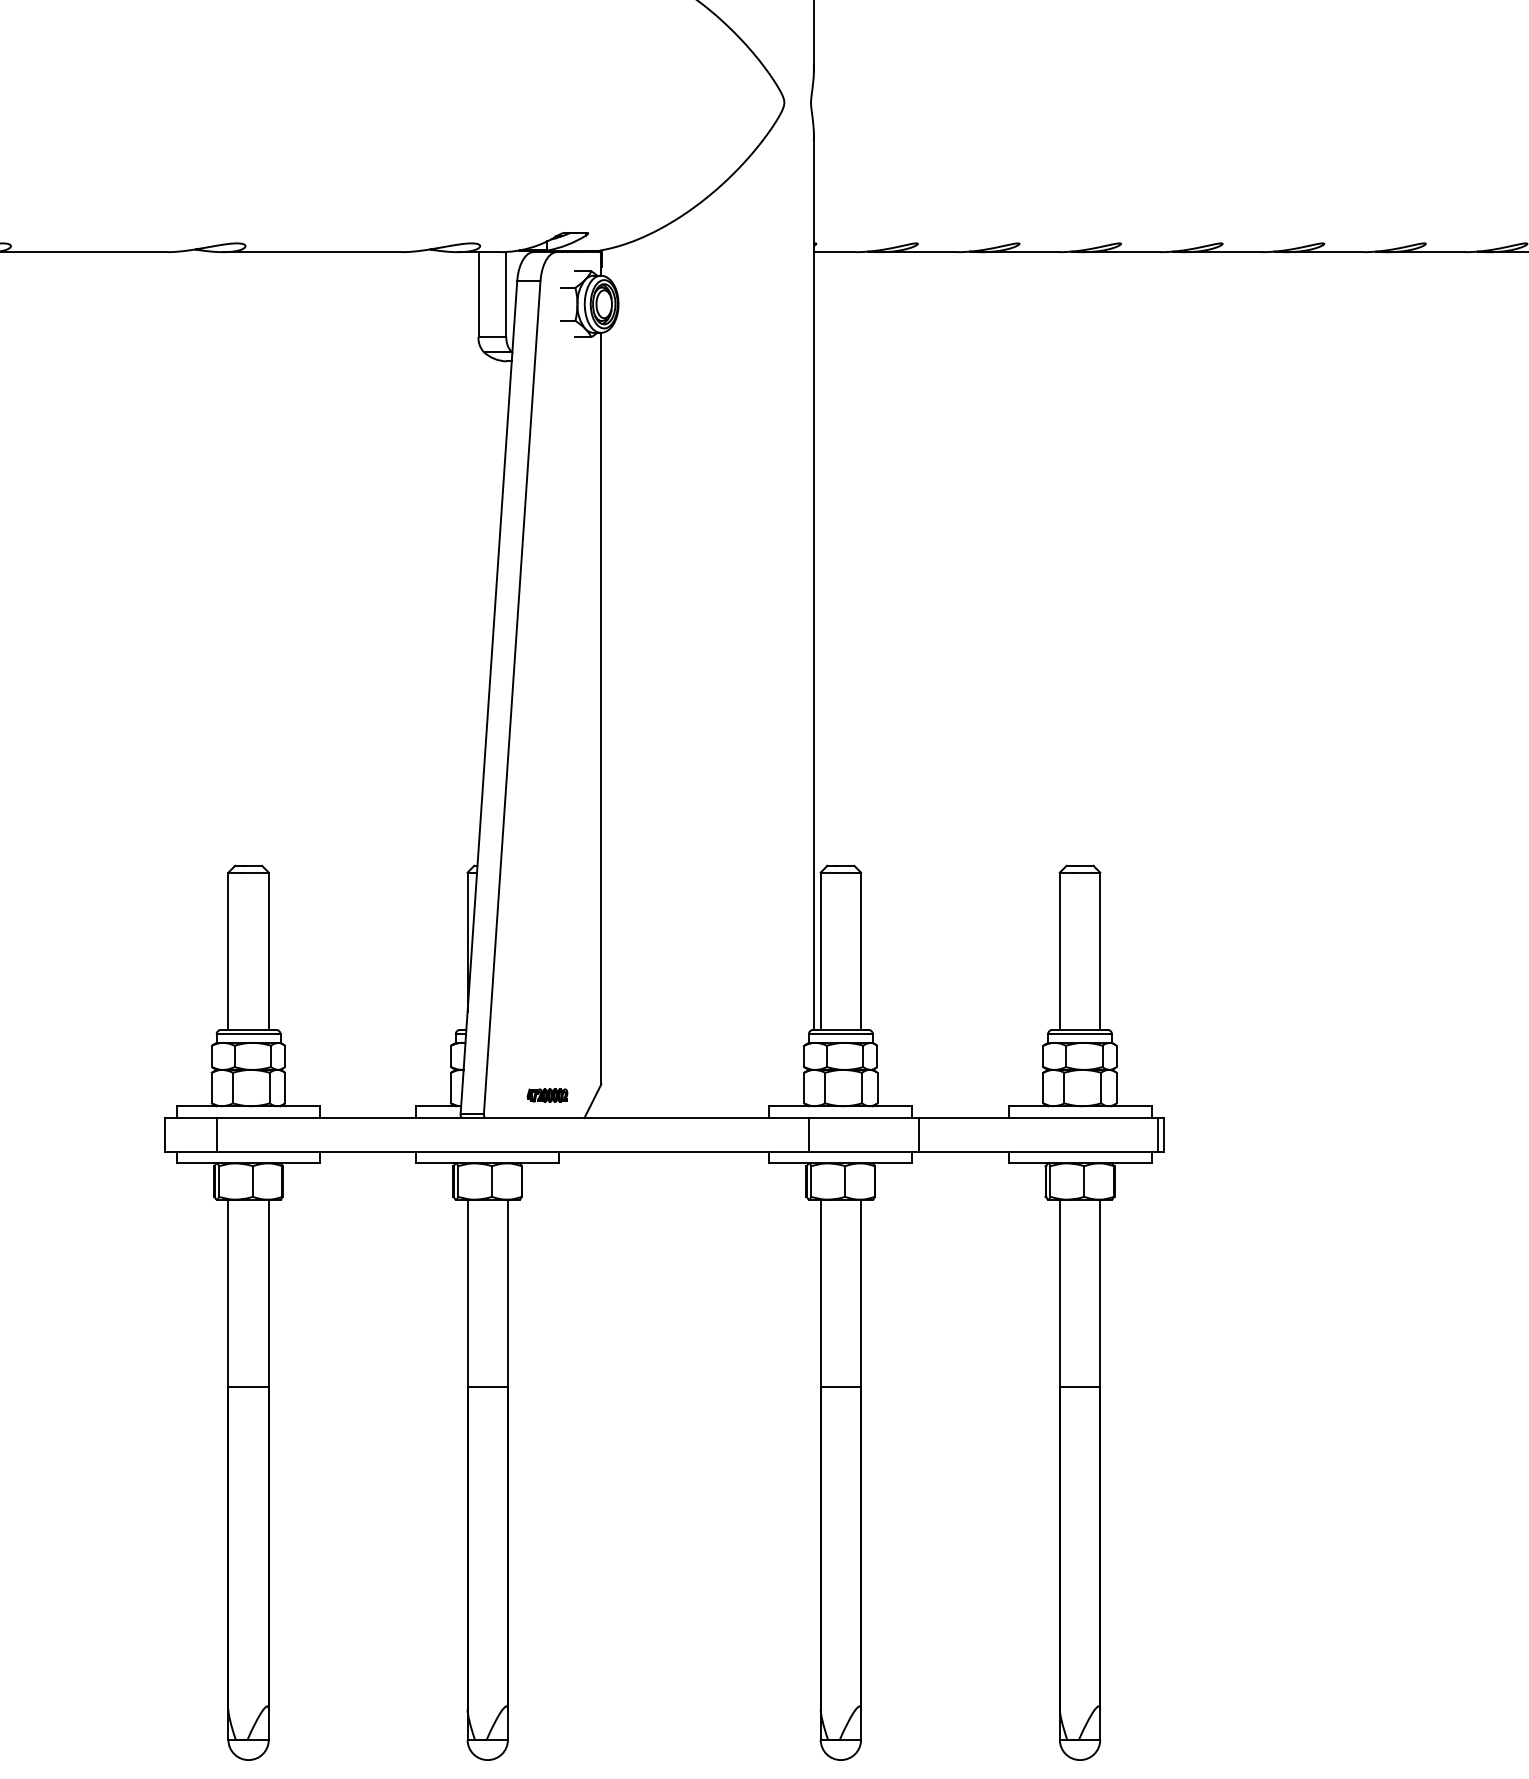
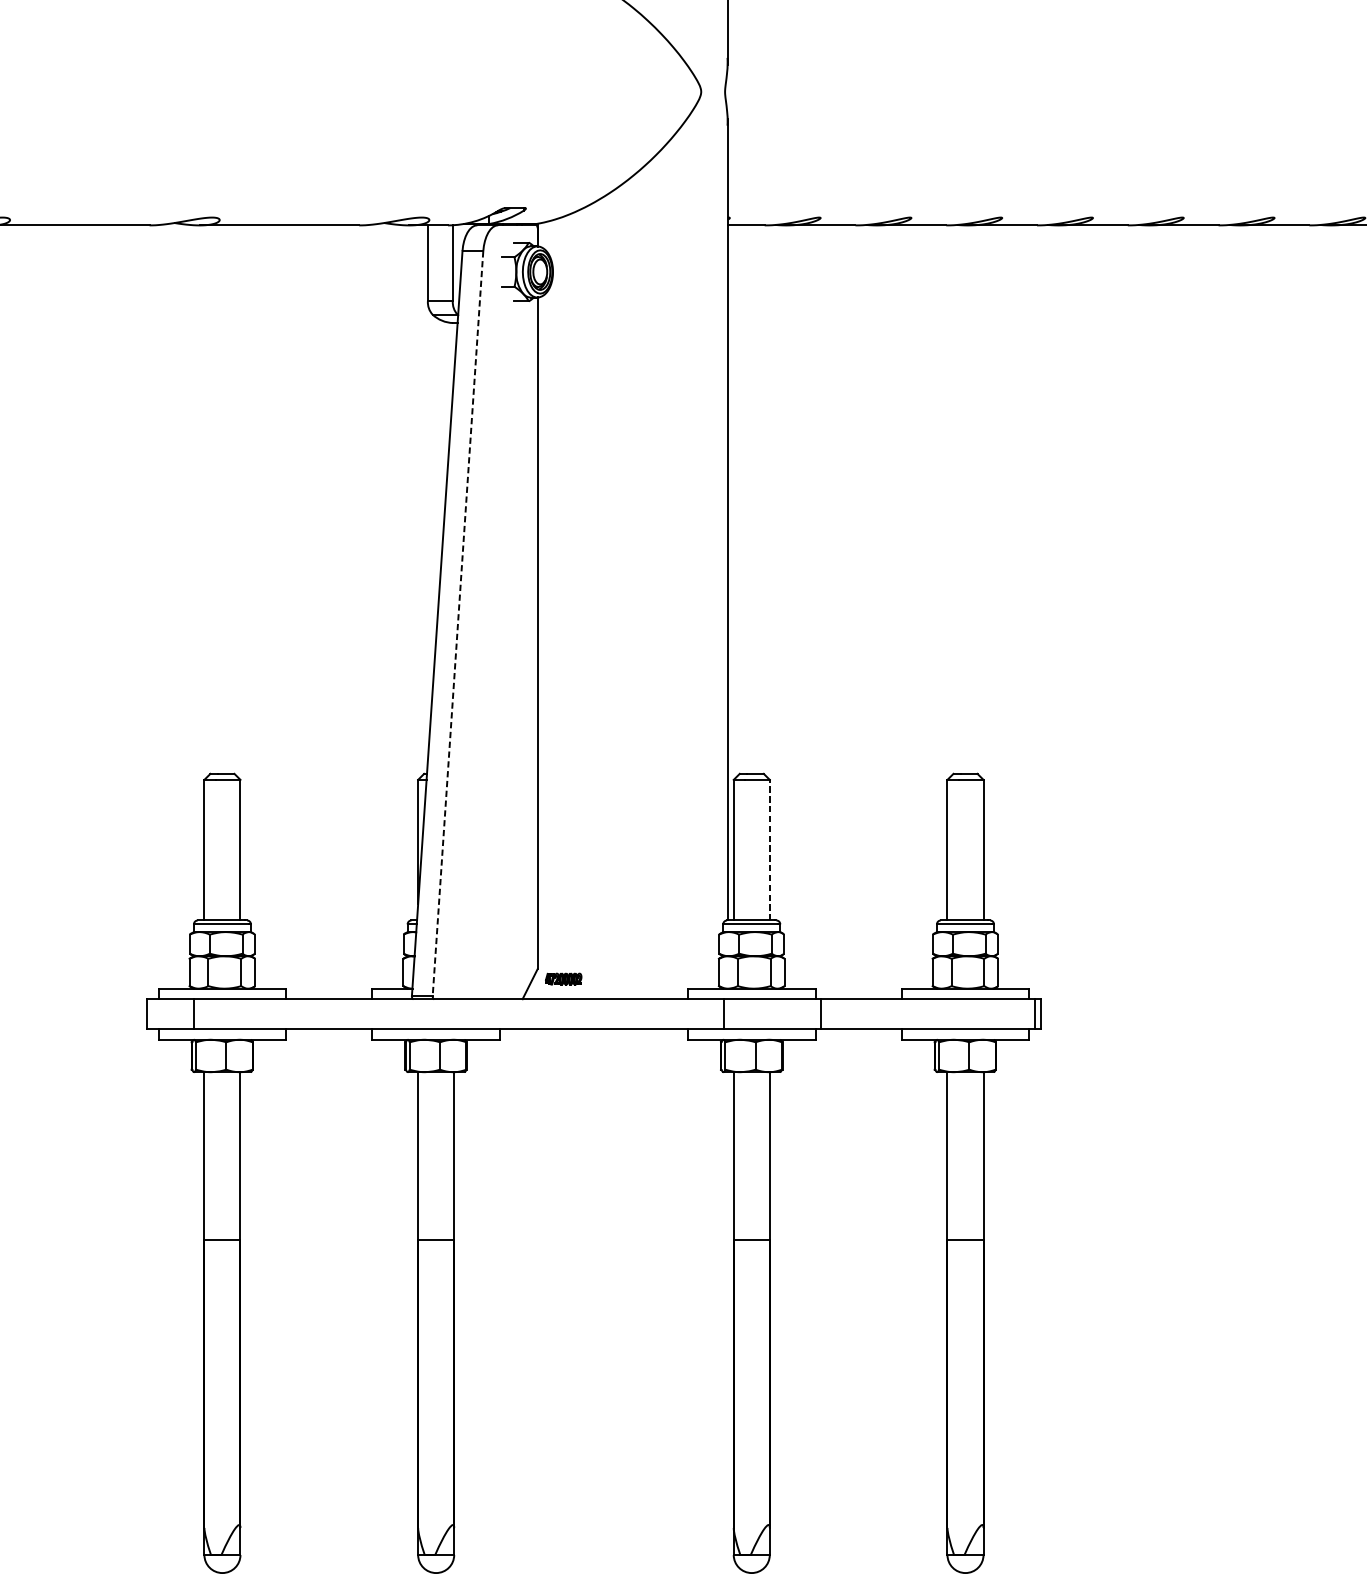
line: (512, 697) -> (458, 623), solid -> dashed
line: (861, 951) -> (770, 850), solid -> dashed
part: (547, 1095) -> (563, 979), moved

